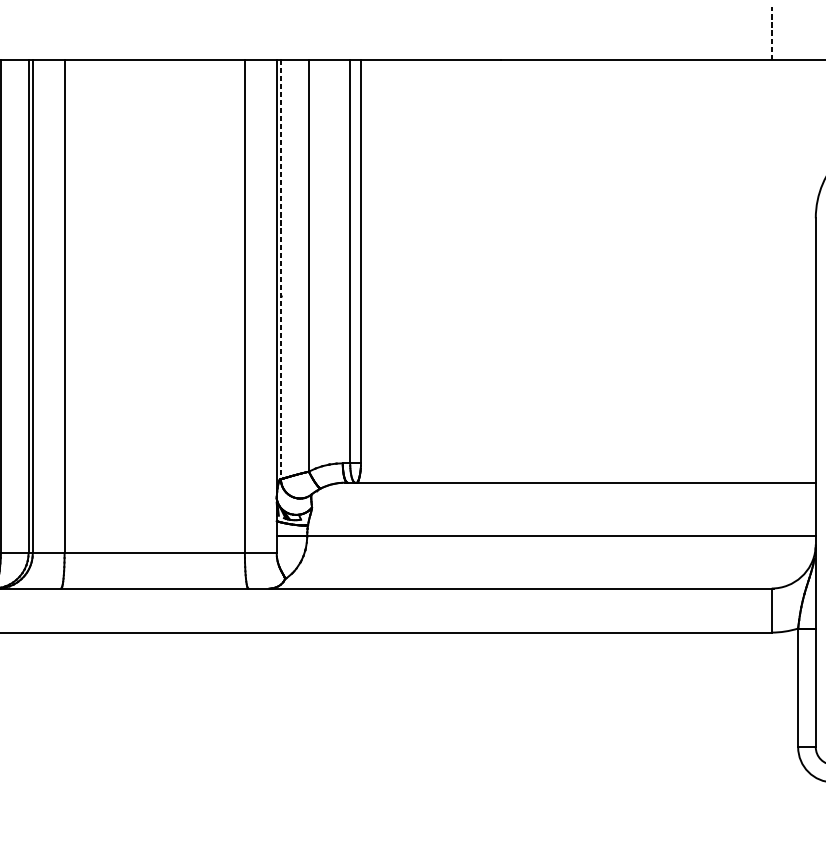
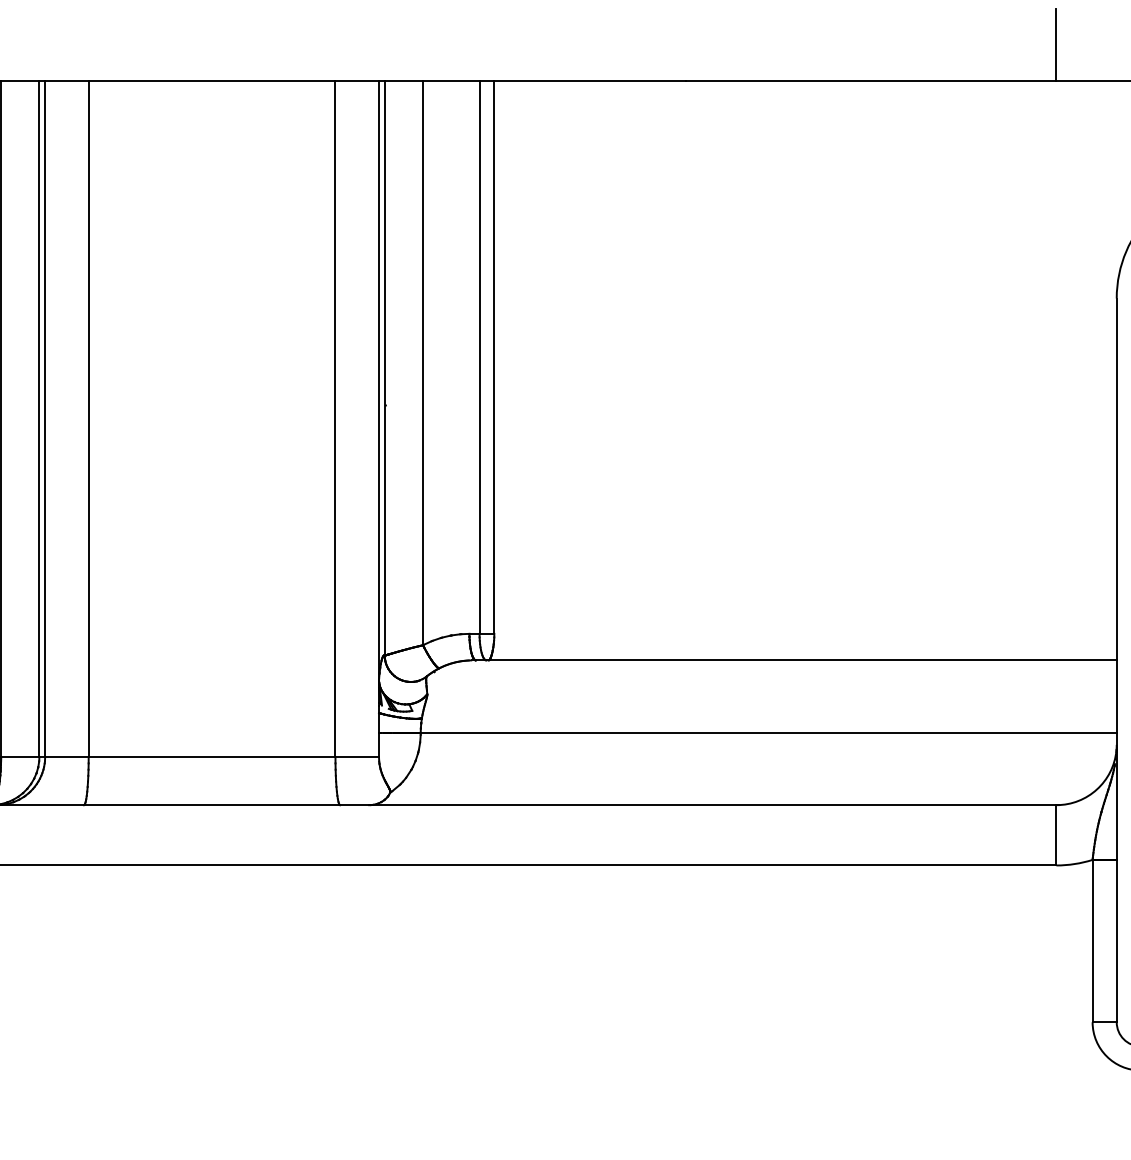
line: (771, 32) -> (1056, 44), dashed -> solid
line: (280, 269) -> (384, 368), dashed -> solid

